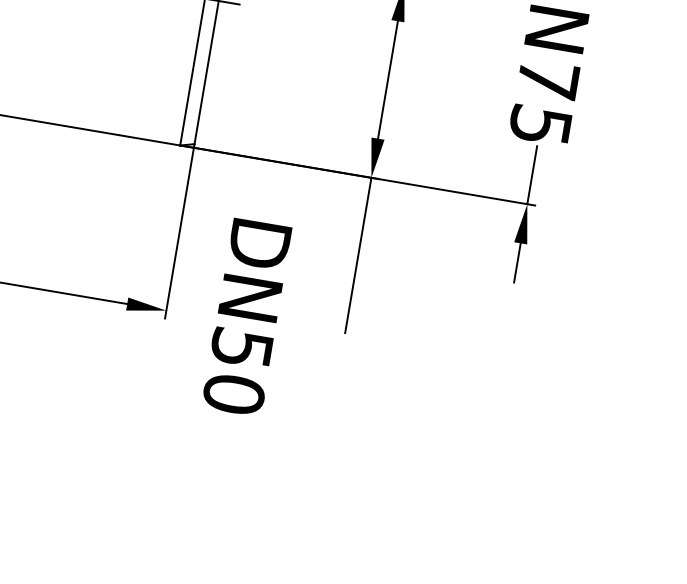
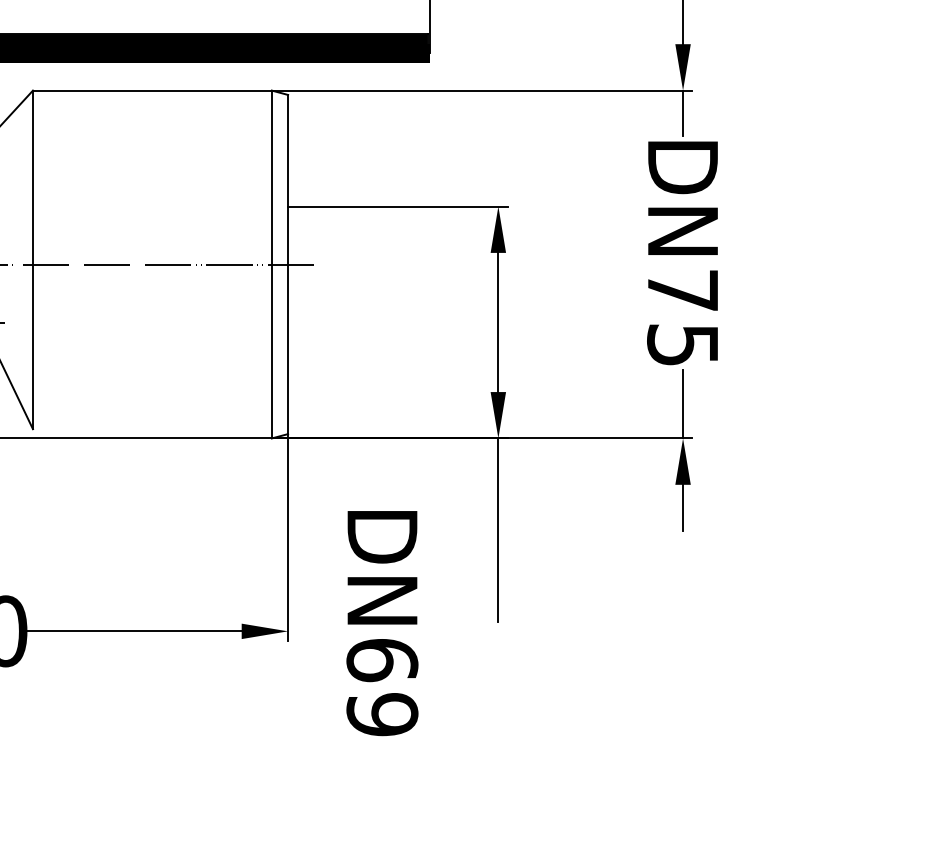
text: (238, 371) -> (382, 687), DN50 -> DN69

